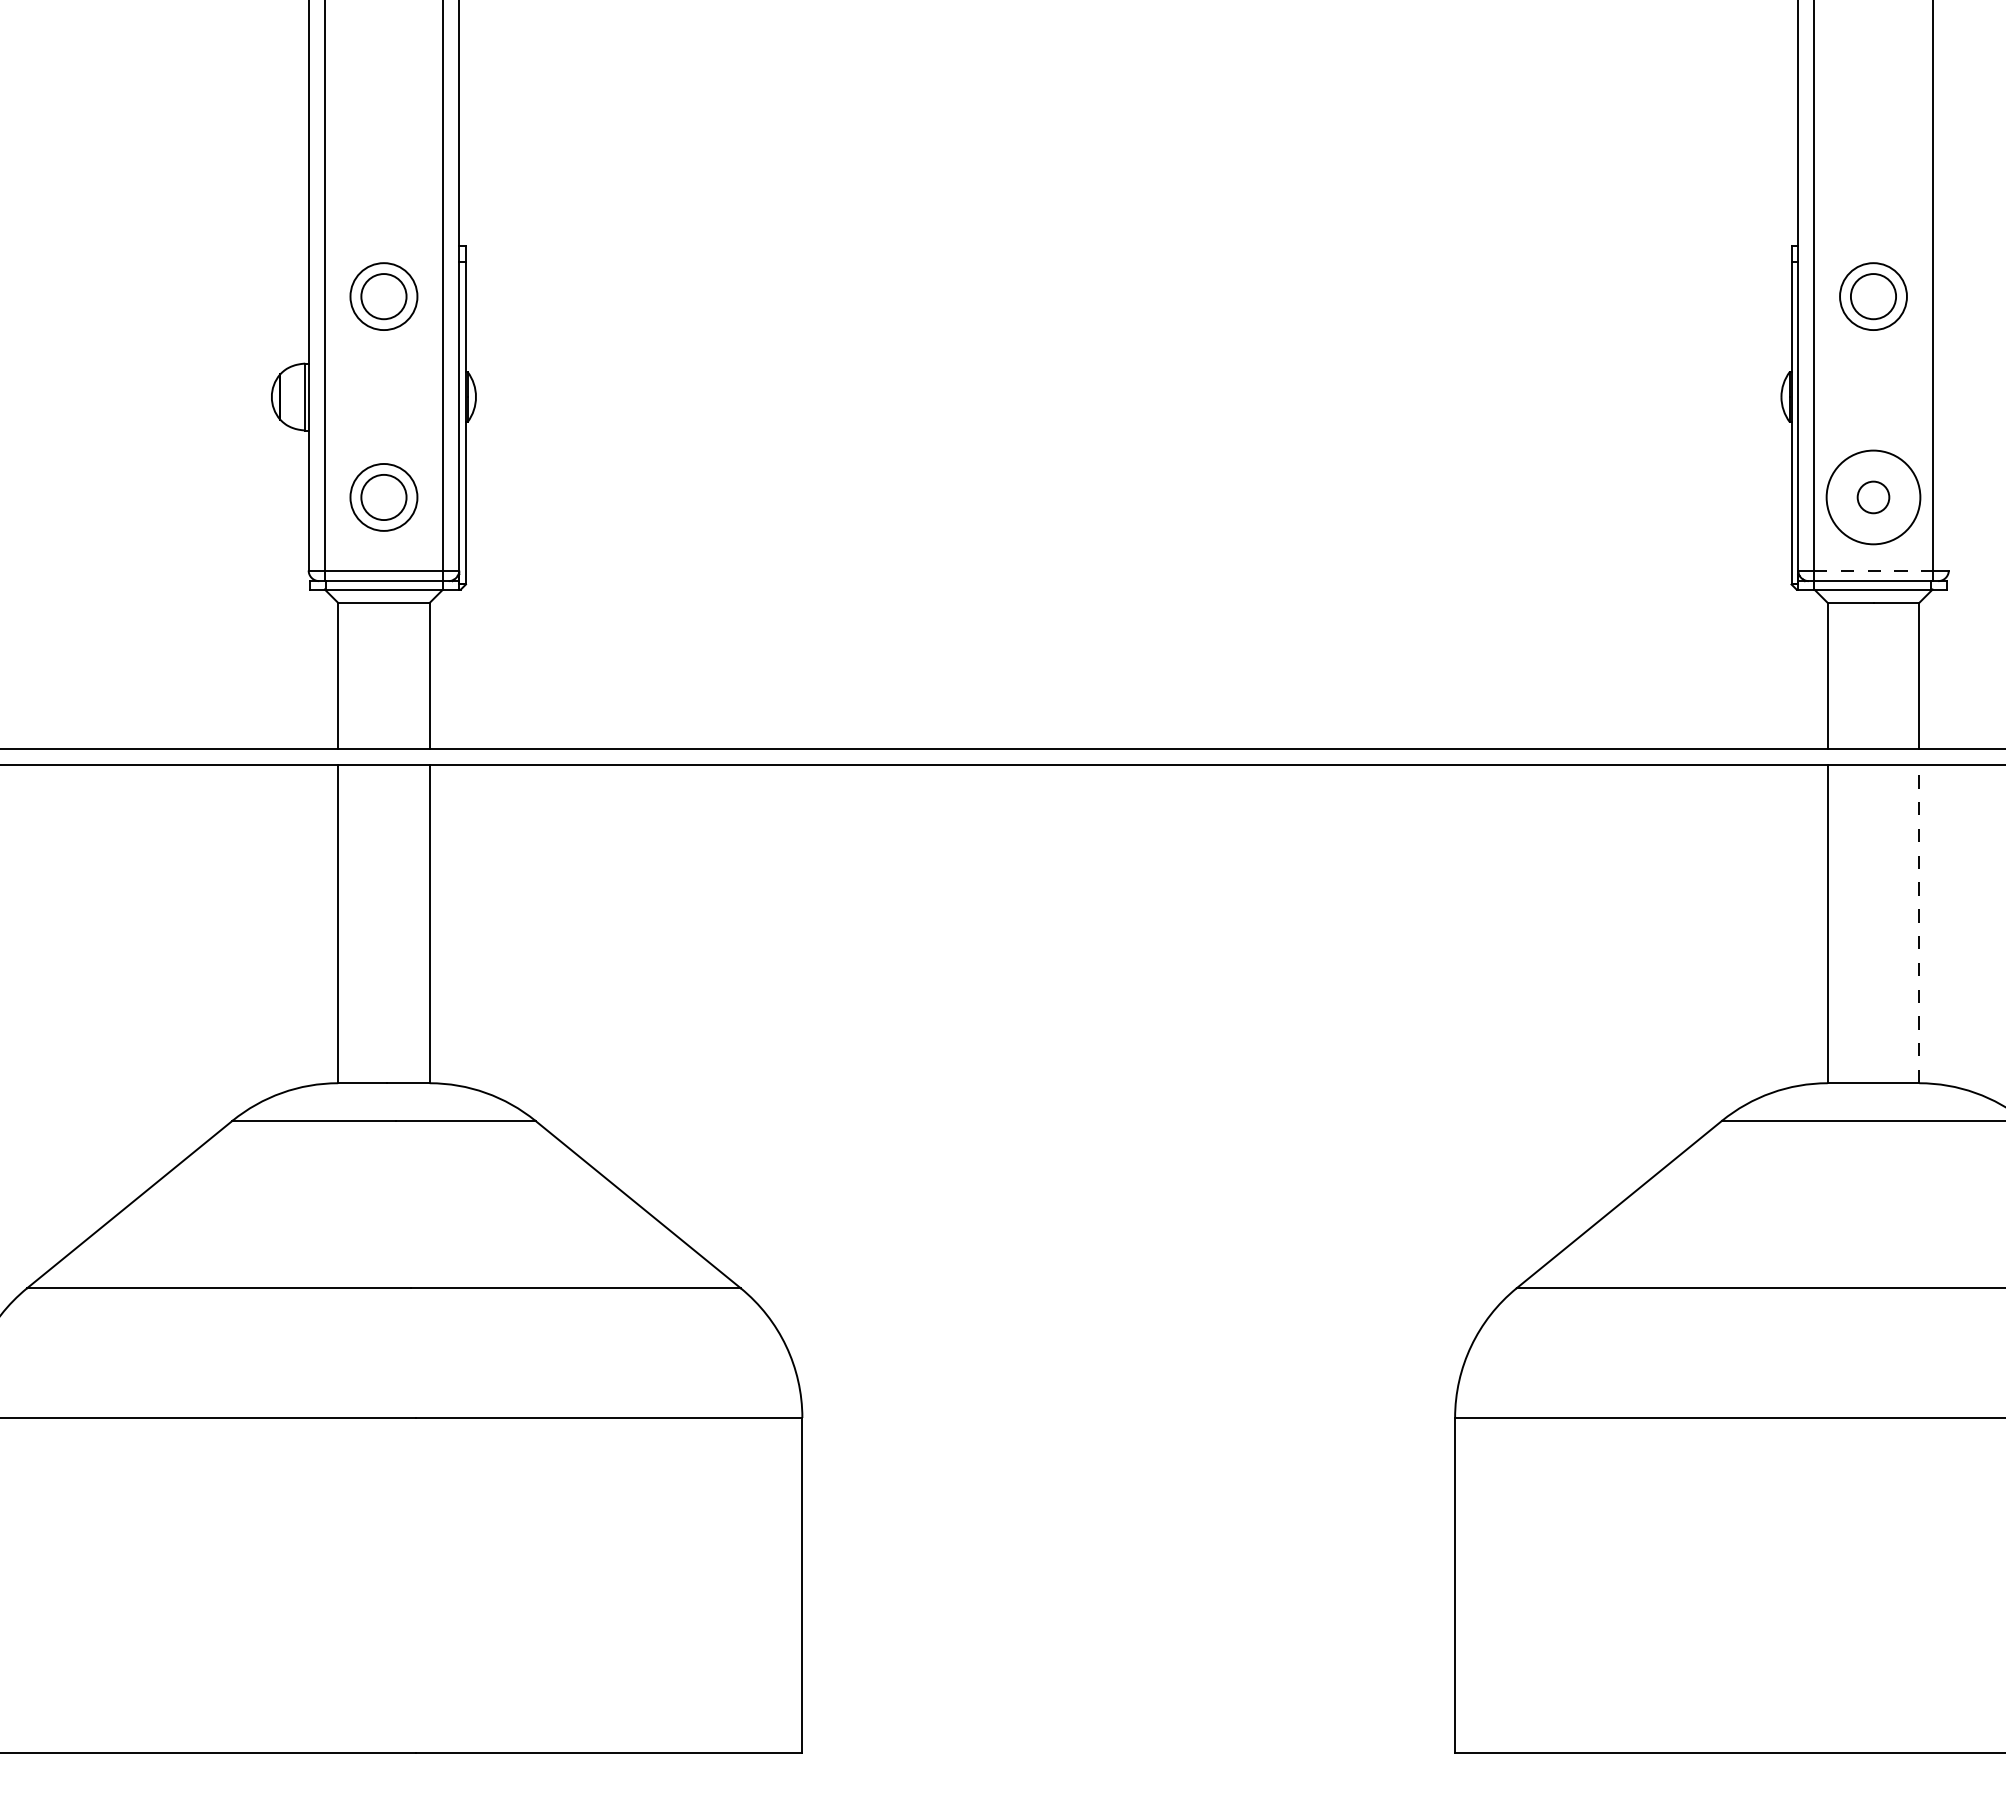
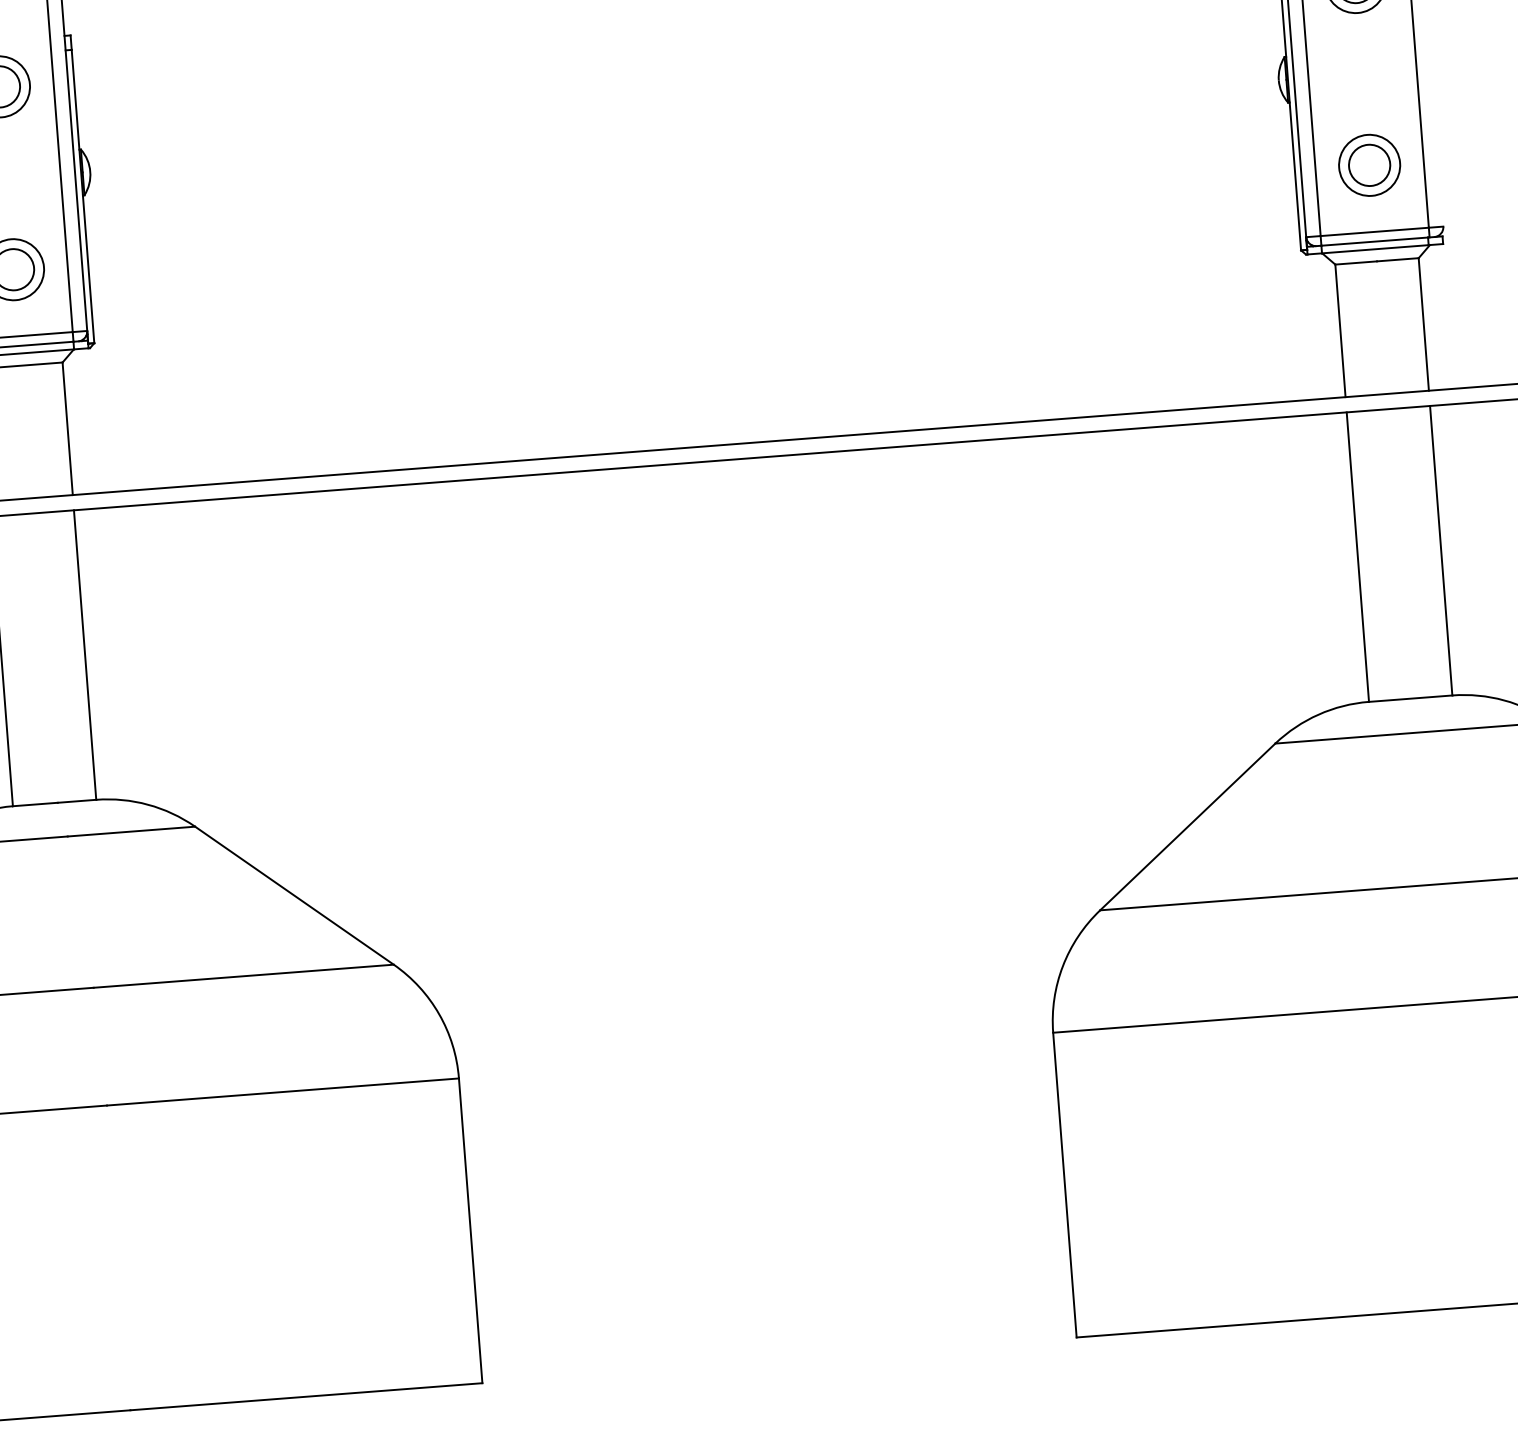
circle: (1873, 497) -> (1369, 165), size x0.71
circle: (1873, 497) -> (1369, 165), size x1.43
line: (1874, 570) -> (1375, 231), dashed -> solid
line: (1919, 924) -> (1441, 550), dashed -> solid

